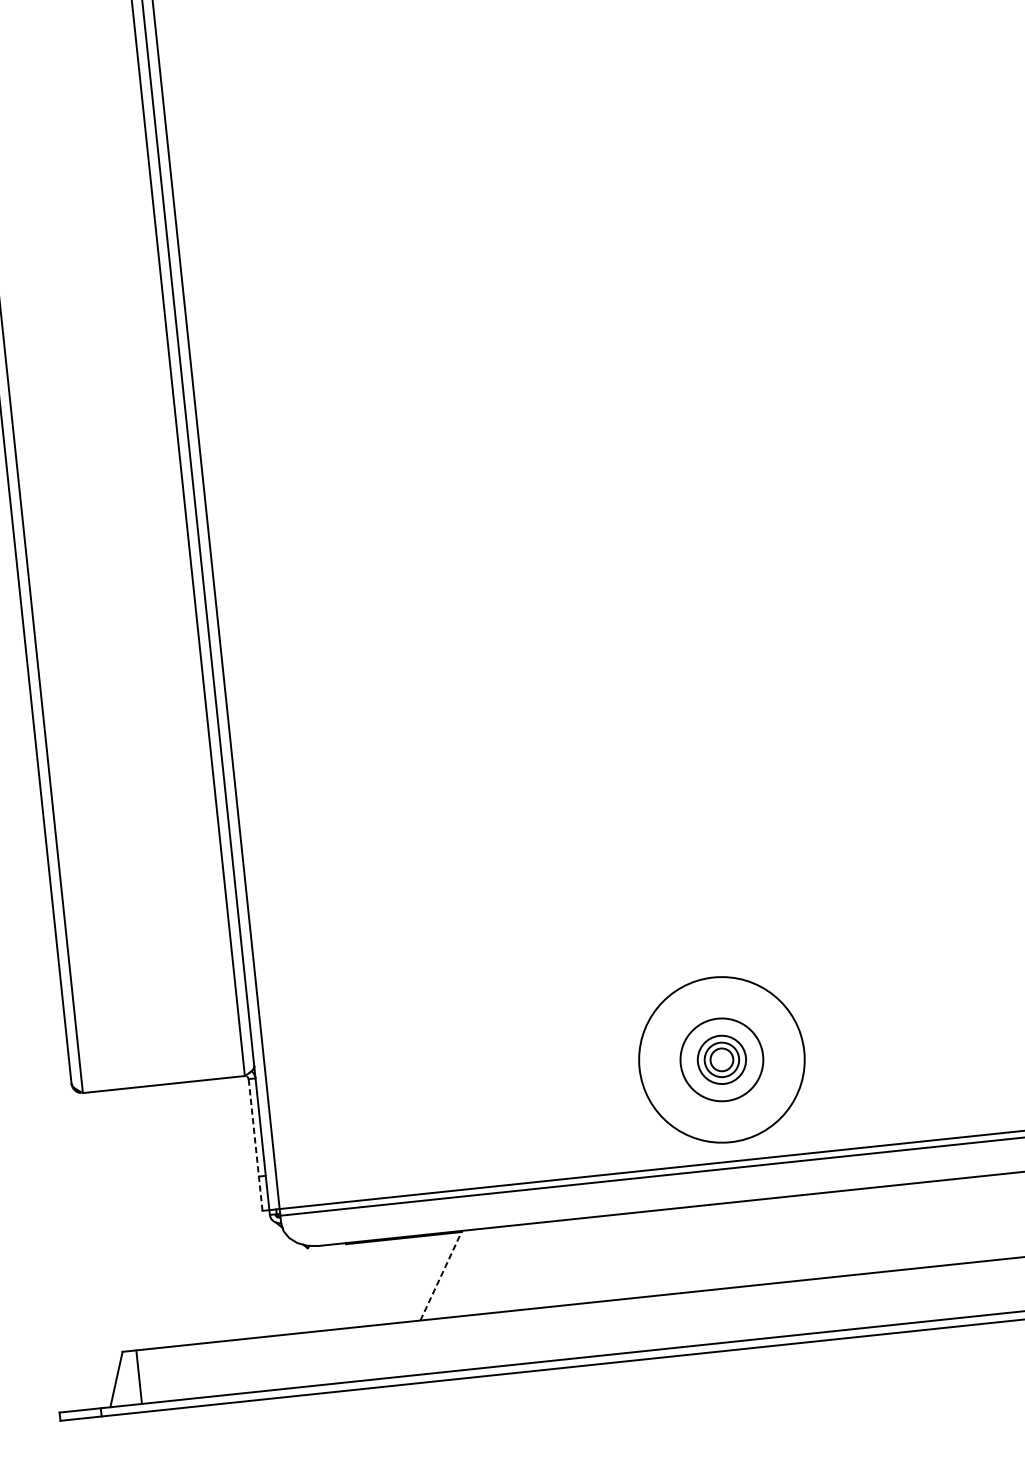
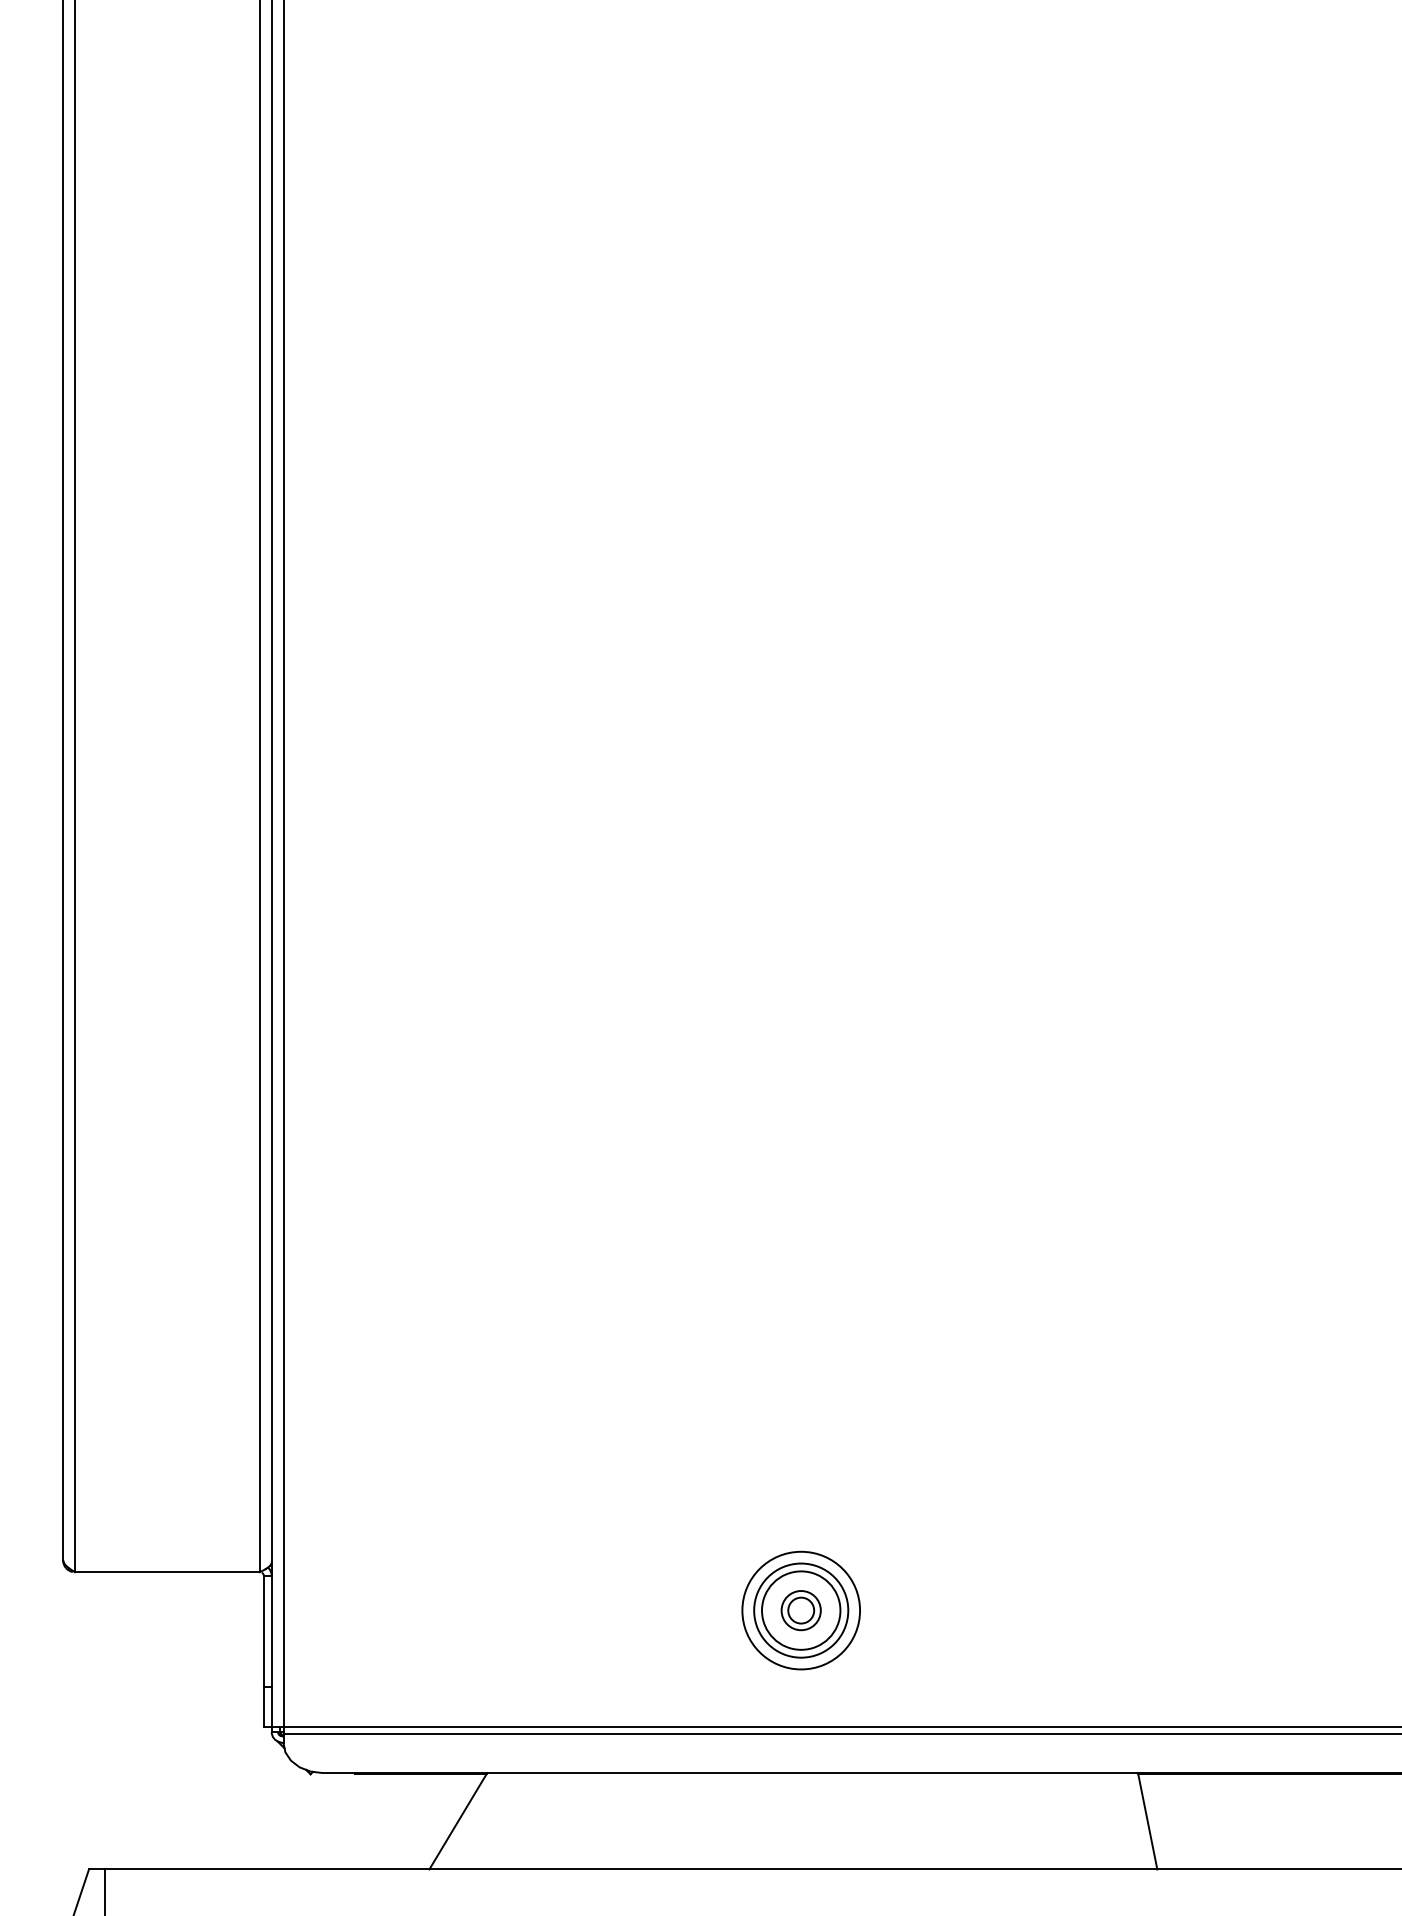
circle: (722, 1059) -> (801, 1610), size x0.62
circle: (722, 1059) -> (801, 1610), size x1.43
line: (255, 1144) -> (263, 1650), dashed -> solid
line: (441, 1275) -> (458, 1820), dashed -> solid

